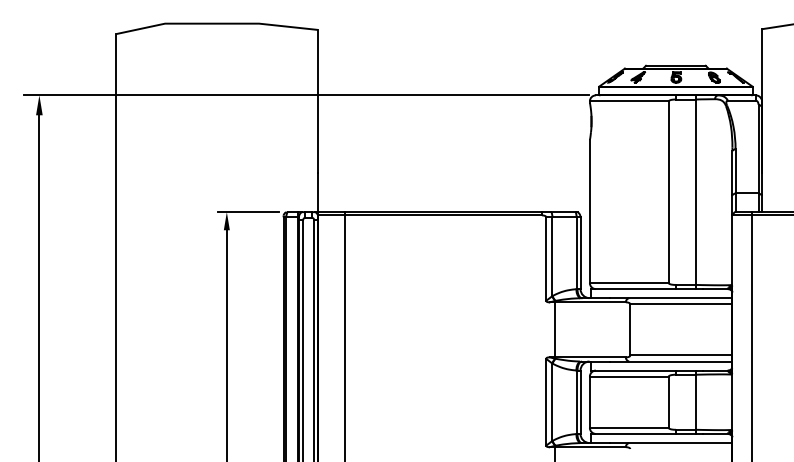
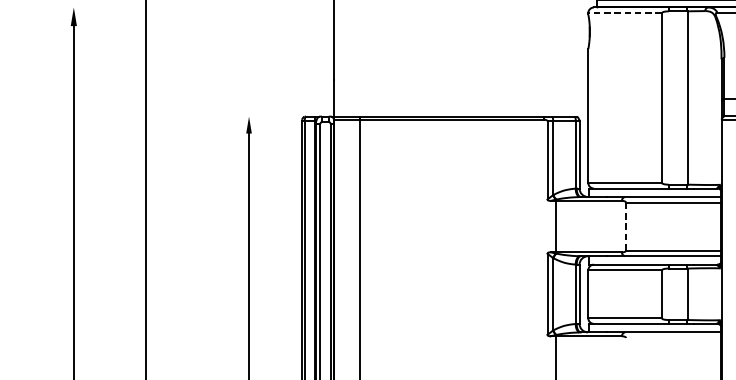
line: (305, 95) -> (322, 7), removed
line: (628, 101) -> (624, 13), solid -> dashed
line: (247, 212) -> (268, 116), removed
line: (630, 329) -> (626, 226), solid -> dashed

